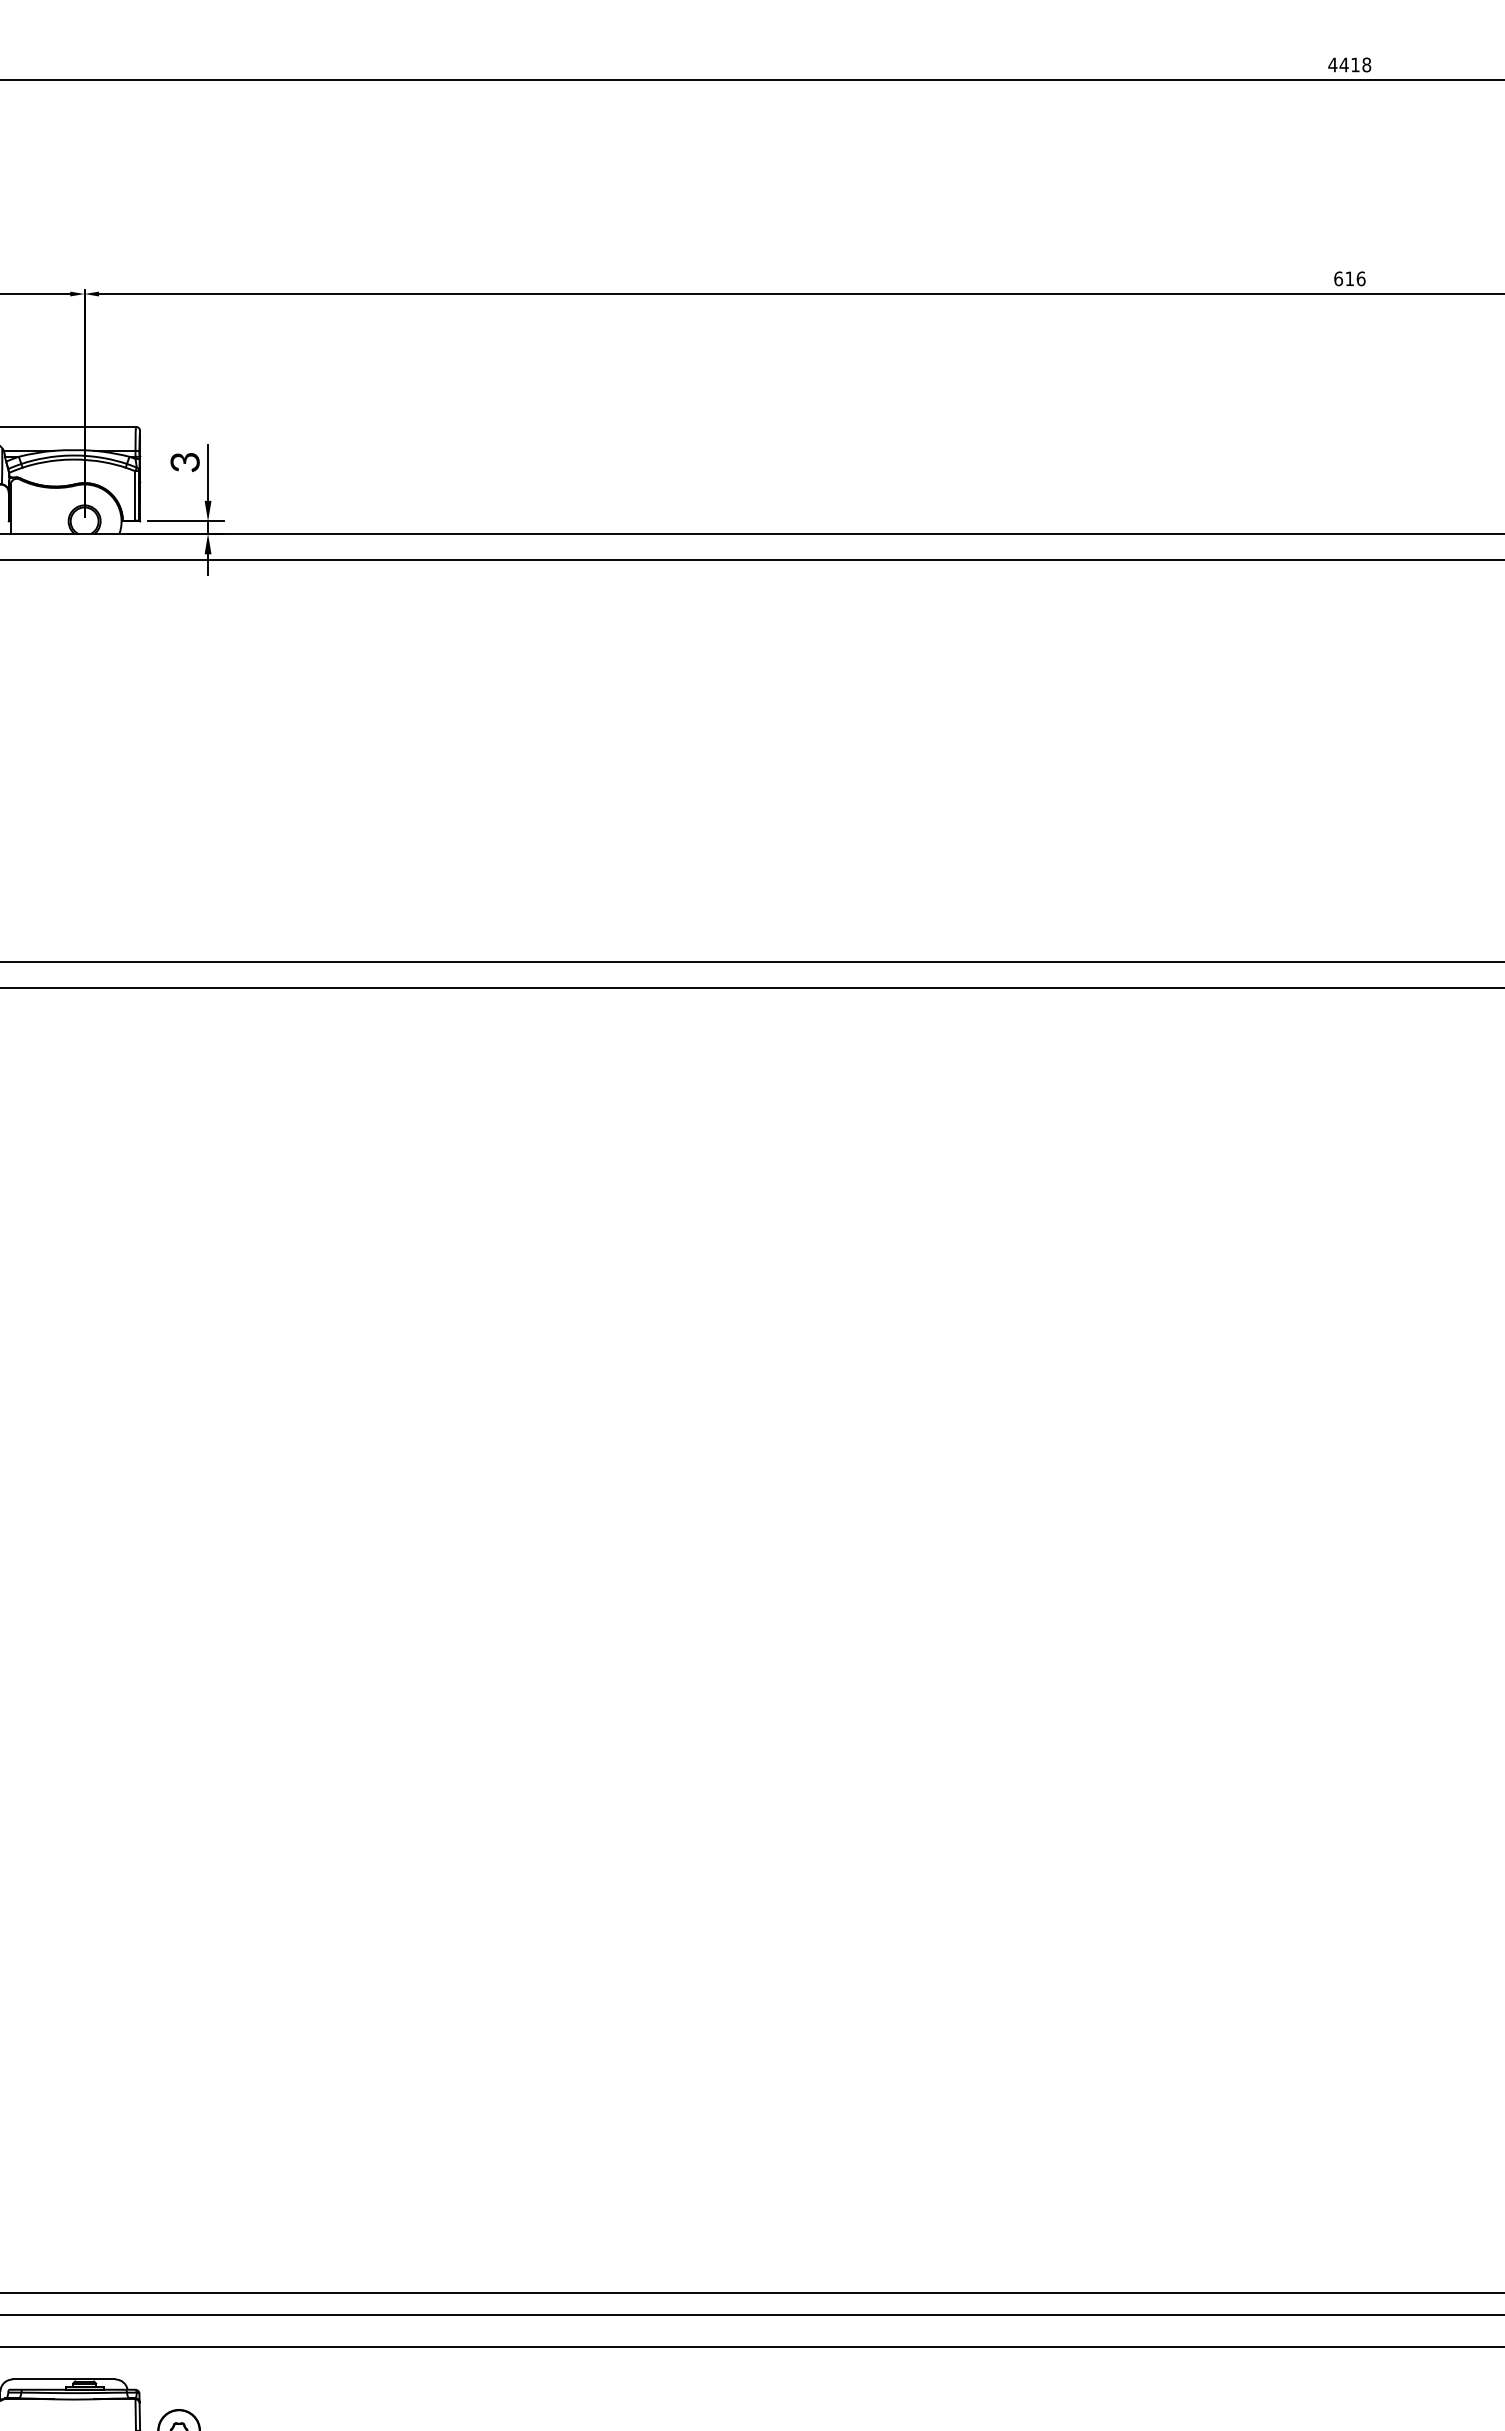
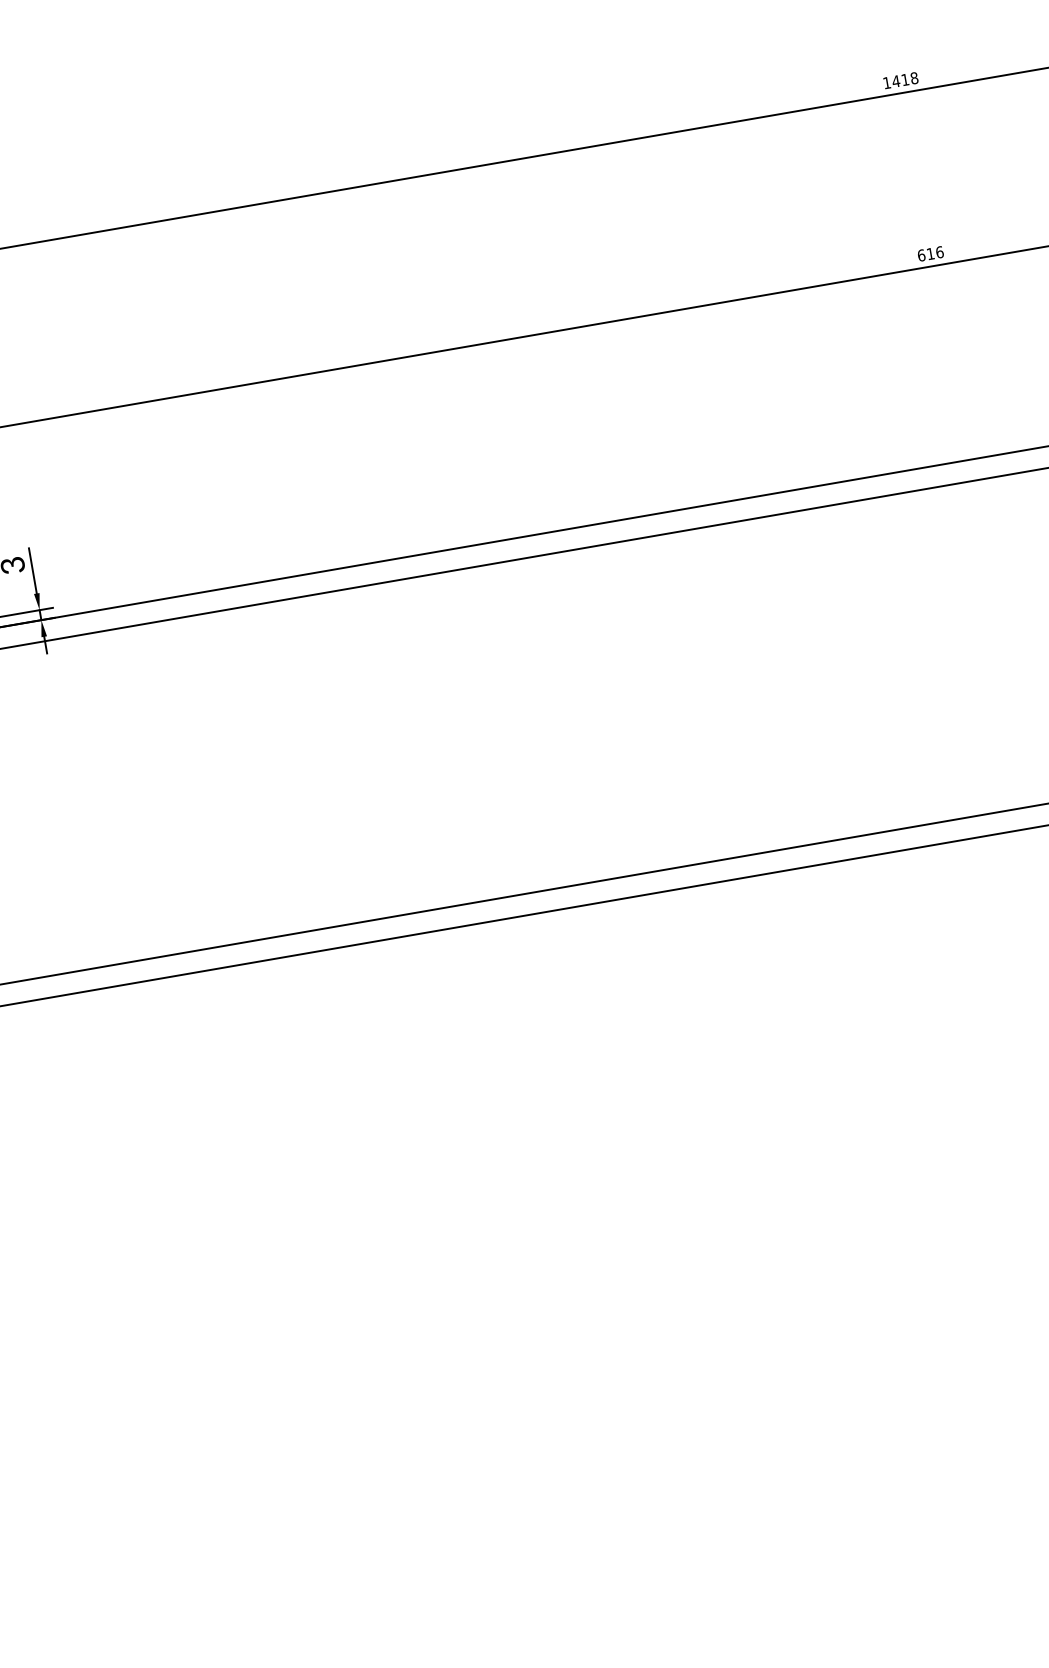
text: (1332, 64) -> (886, 82), 4418 -> 1418

